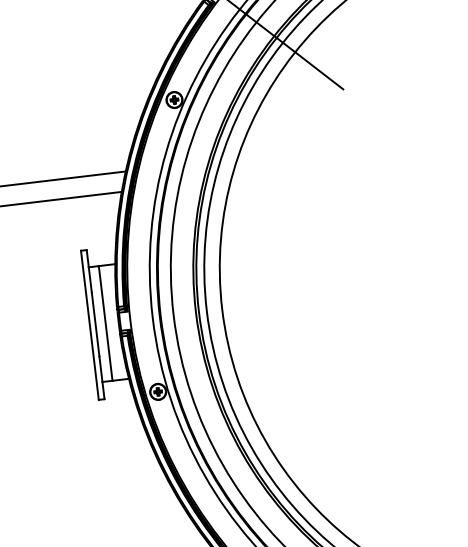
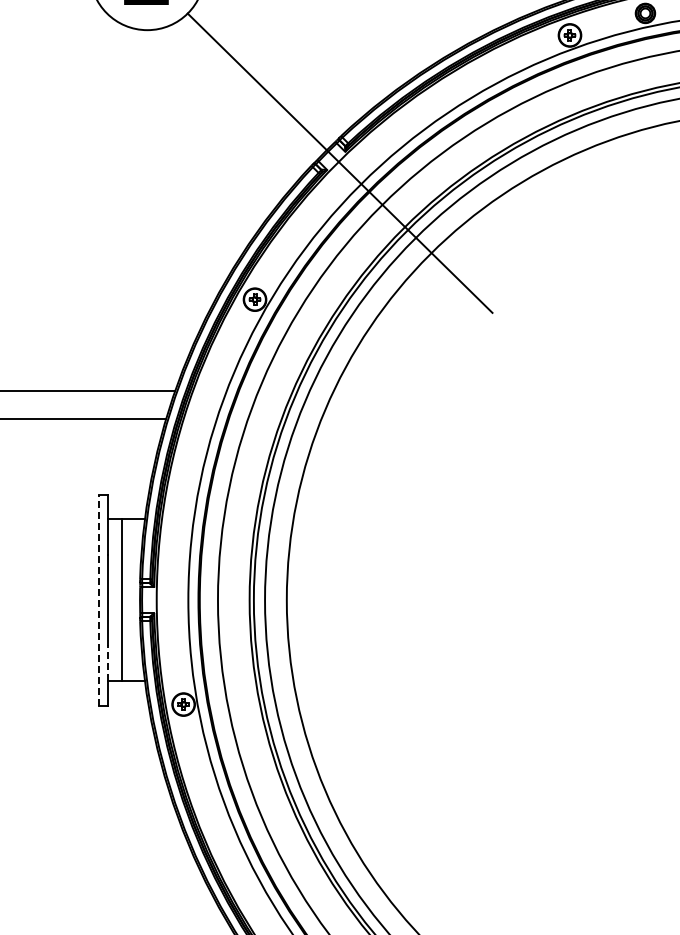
line: (90, 325) -> (99, 600), solid -> dashed
line: (100, 368) -> (107, 662), solid -> dashed

